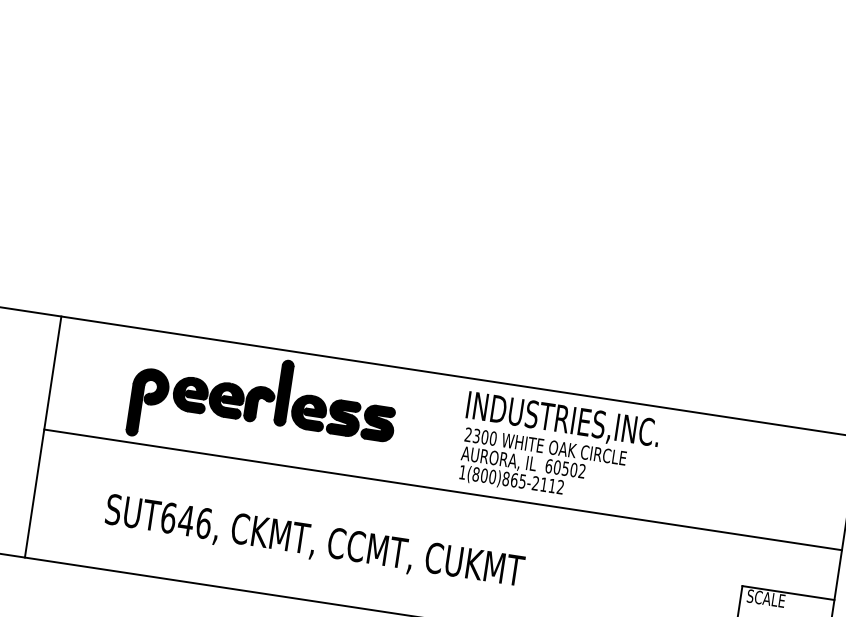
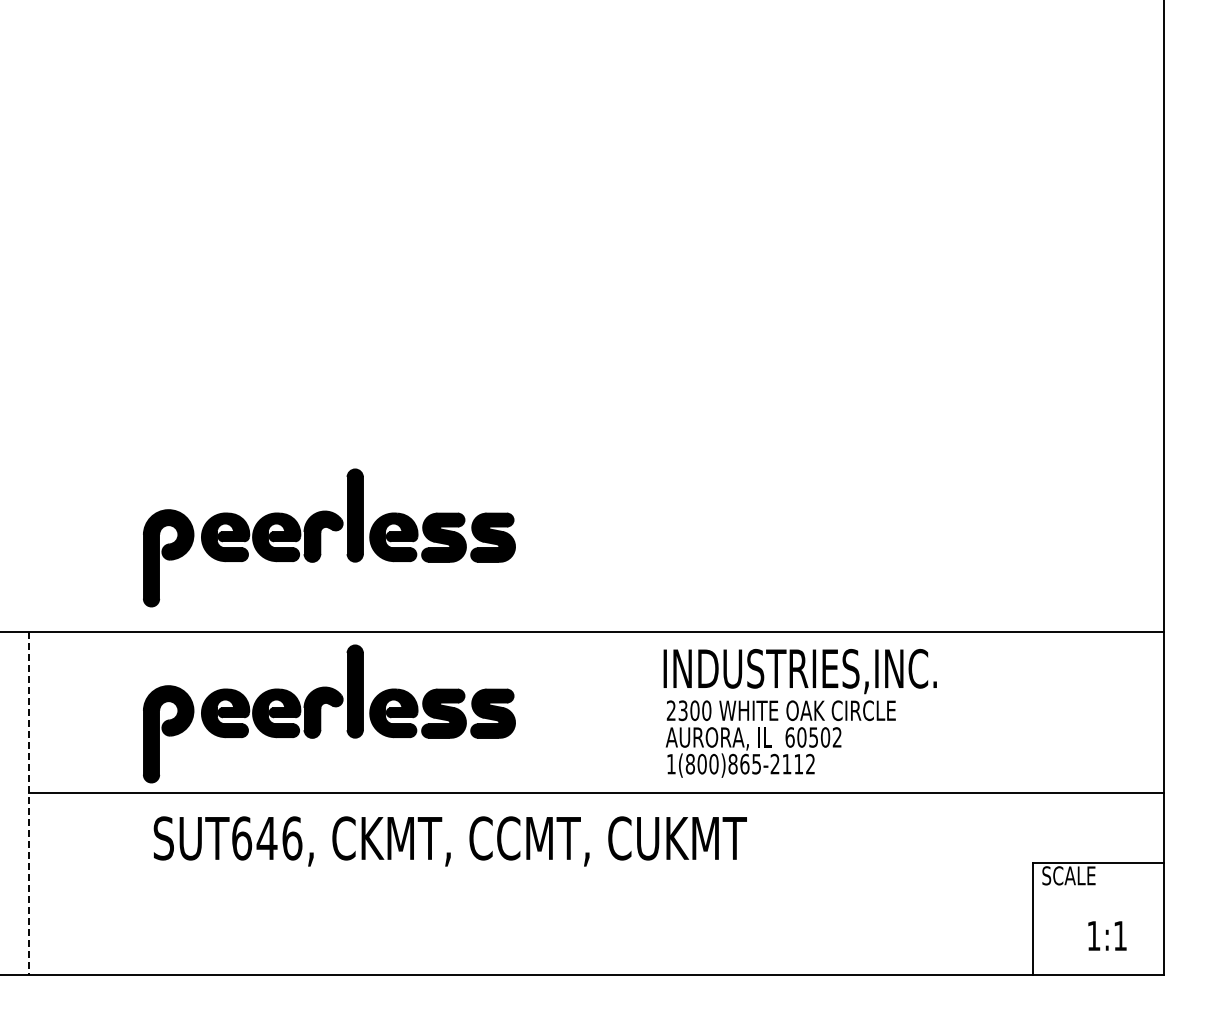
part: (285, 277) -> (332, 530), added
line: (43, 437) -> (29, 803), solid -> dashed
text: (558, 450) -> (799, 713), moved
text: (314, 542) -> (449, 841), moved

